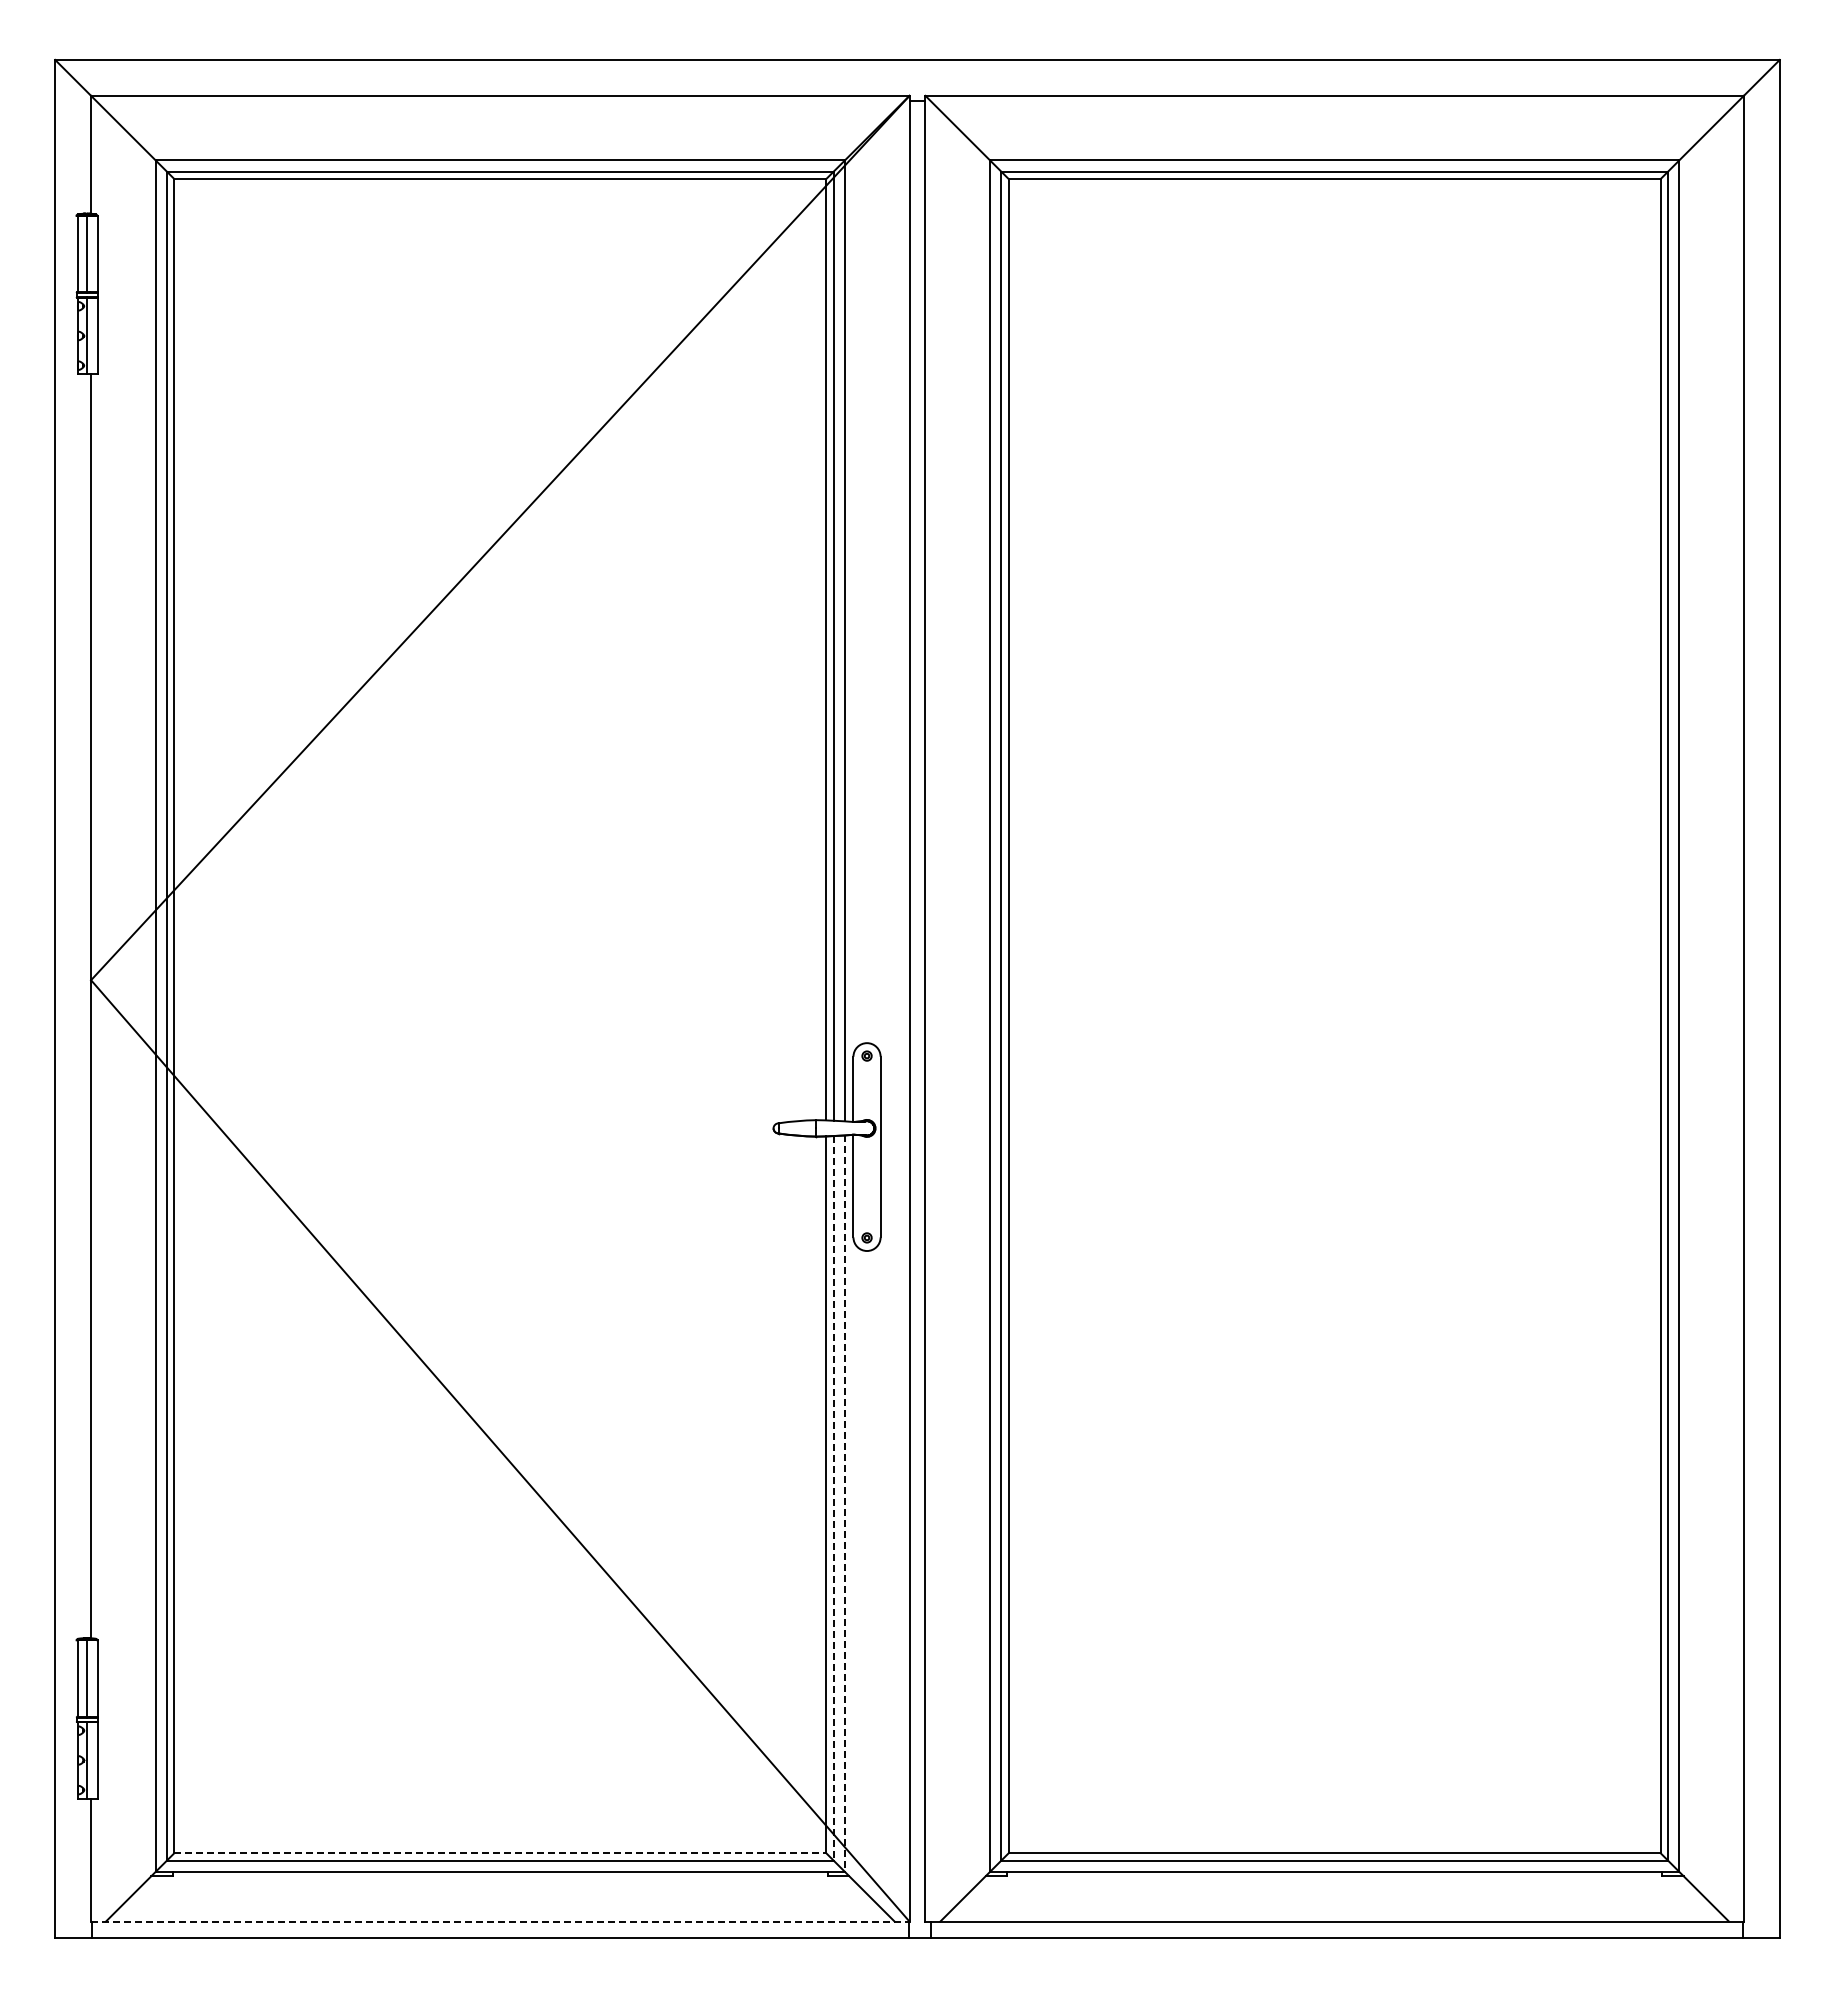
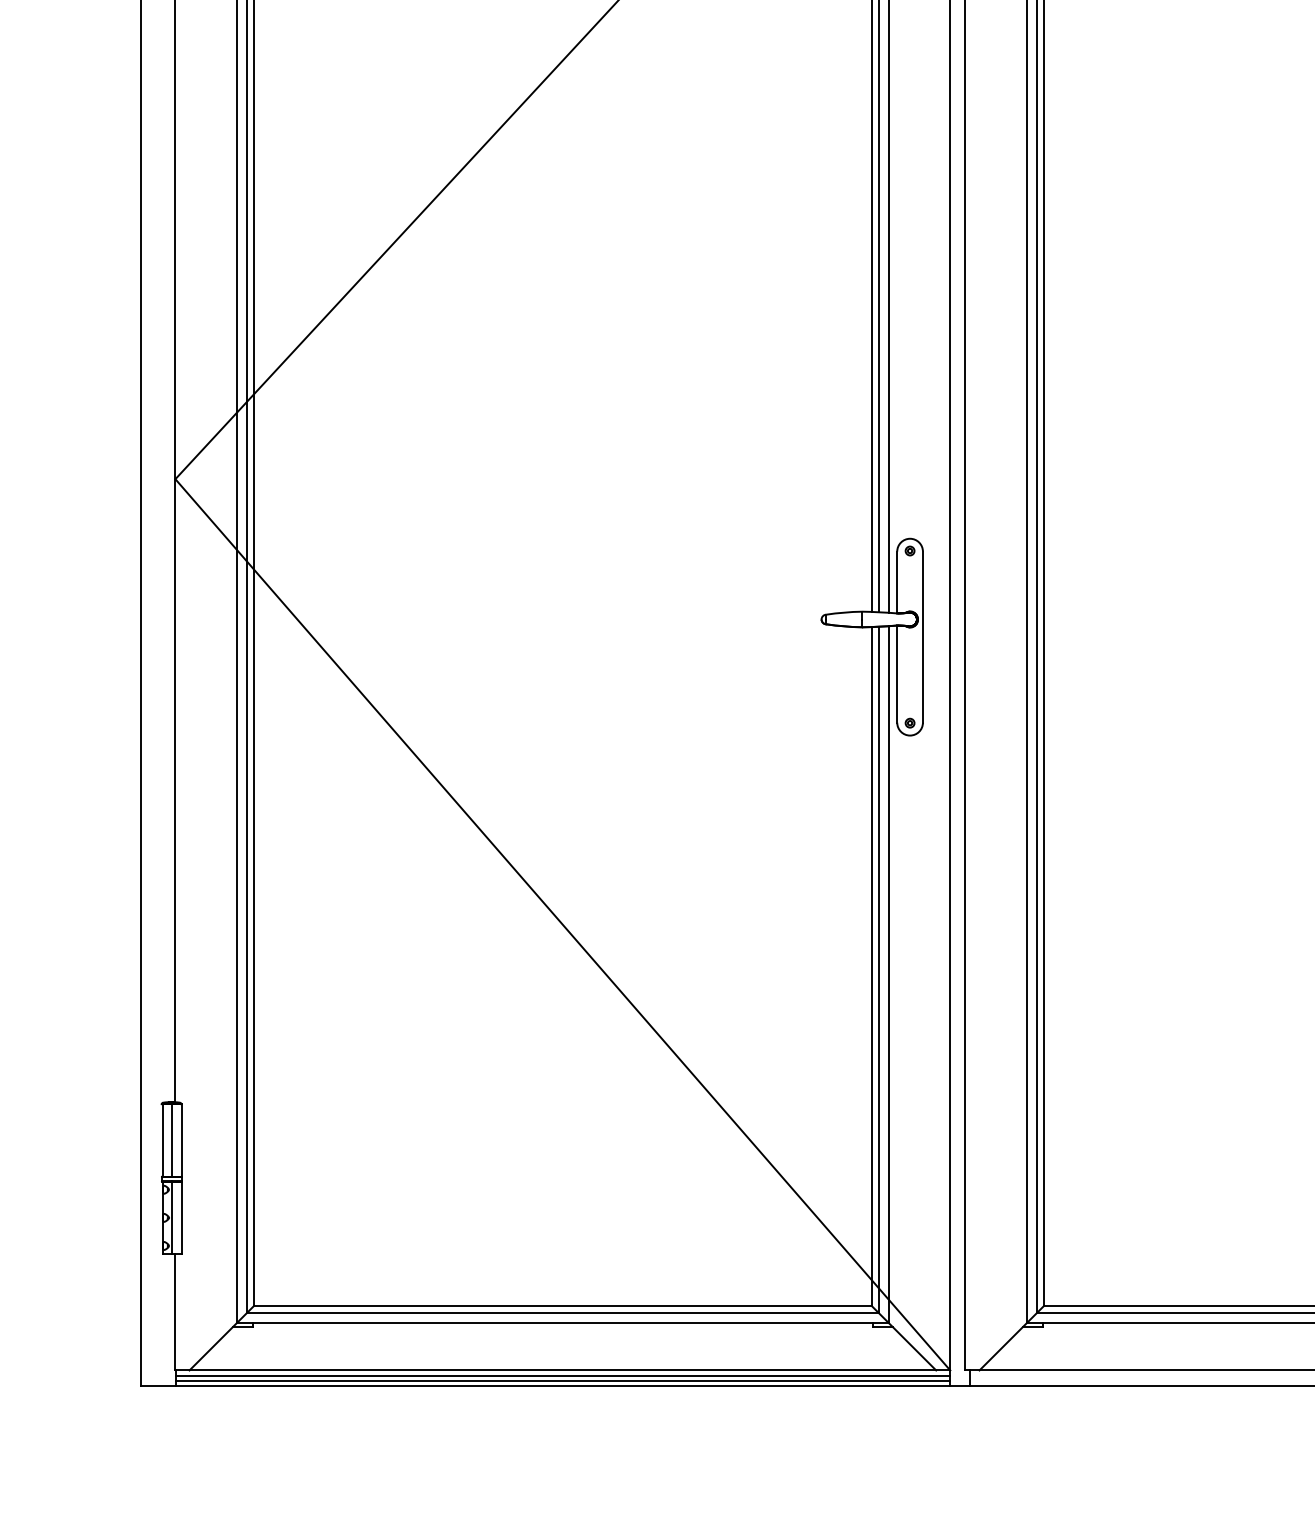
line: (833, 1498) -> (878, 969), dashed -> solid
line: (844, 1504) -> (888, 975), dashed -> solid
line: (500, 1853) -> (563, 1306), dashed -> solid
line: (500, 1921) -> (563, 1370), dashed -> solid
line: (499, 1927) -> (562, 1376), added
line: (499, 1932) -> (562, 1380), added

